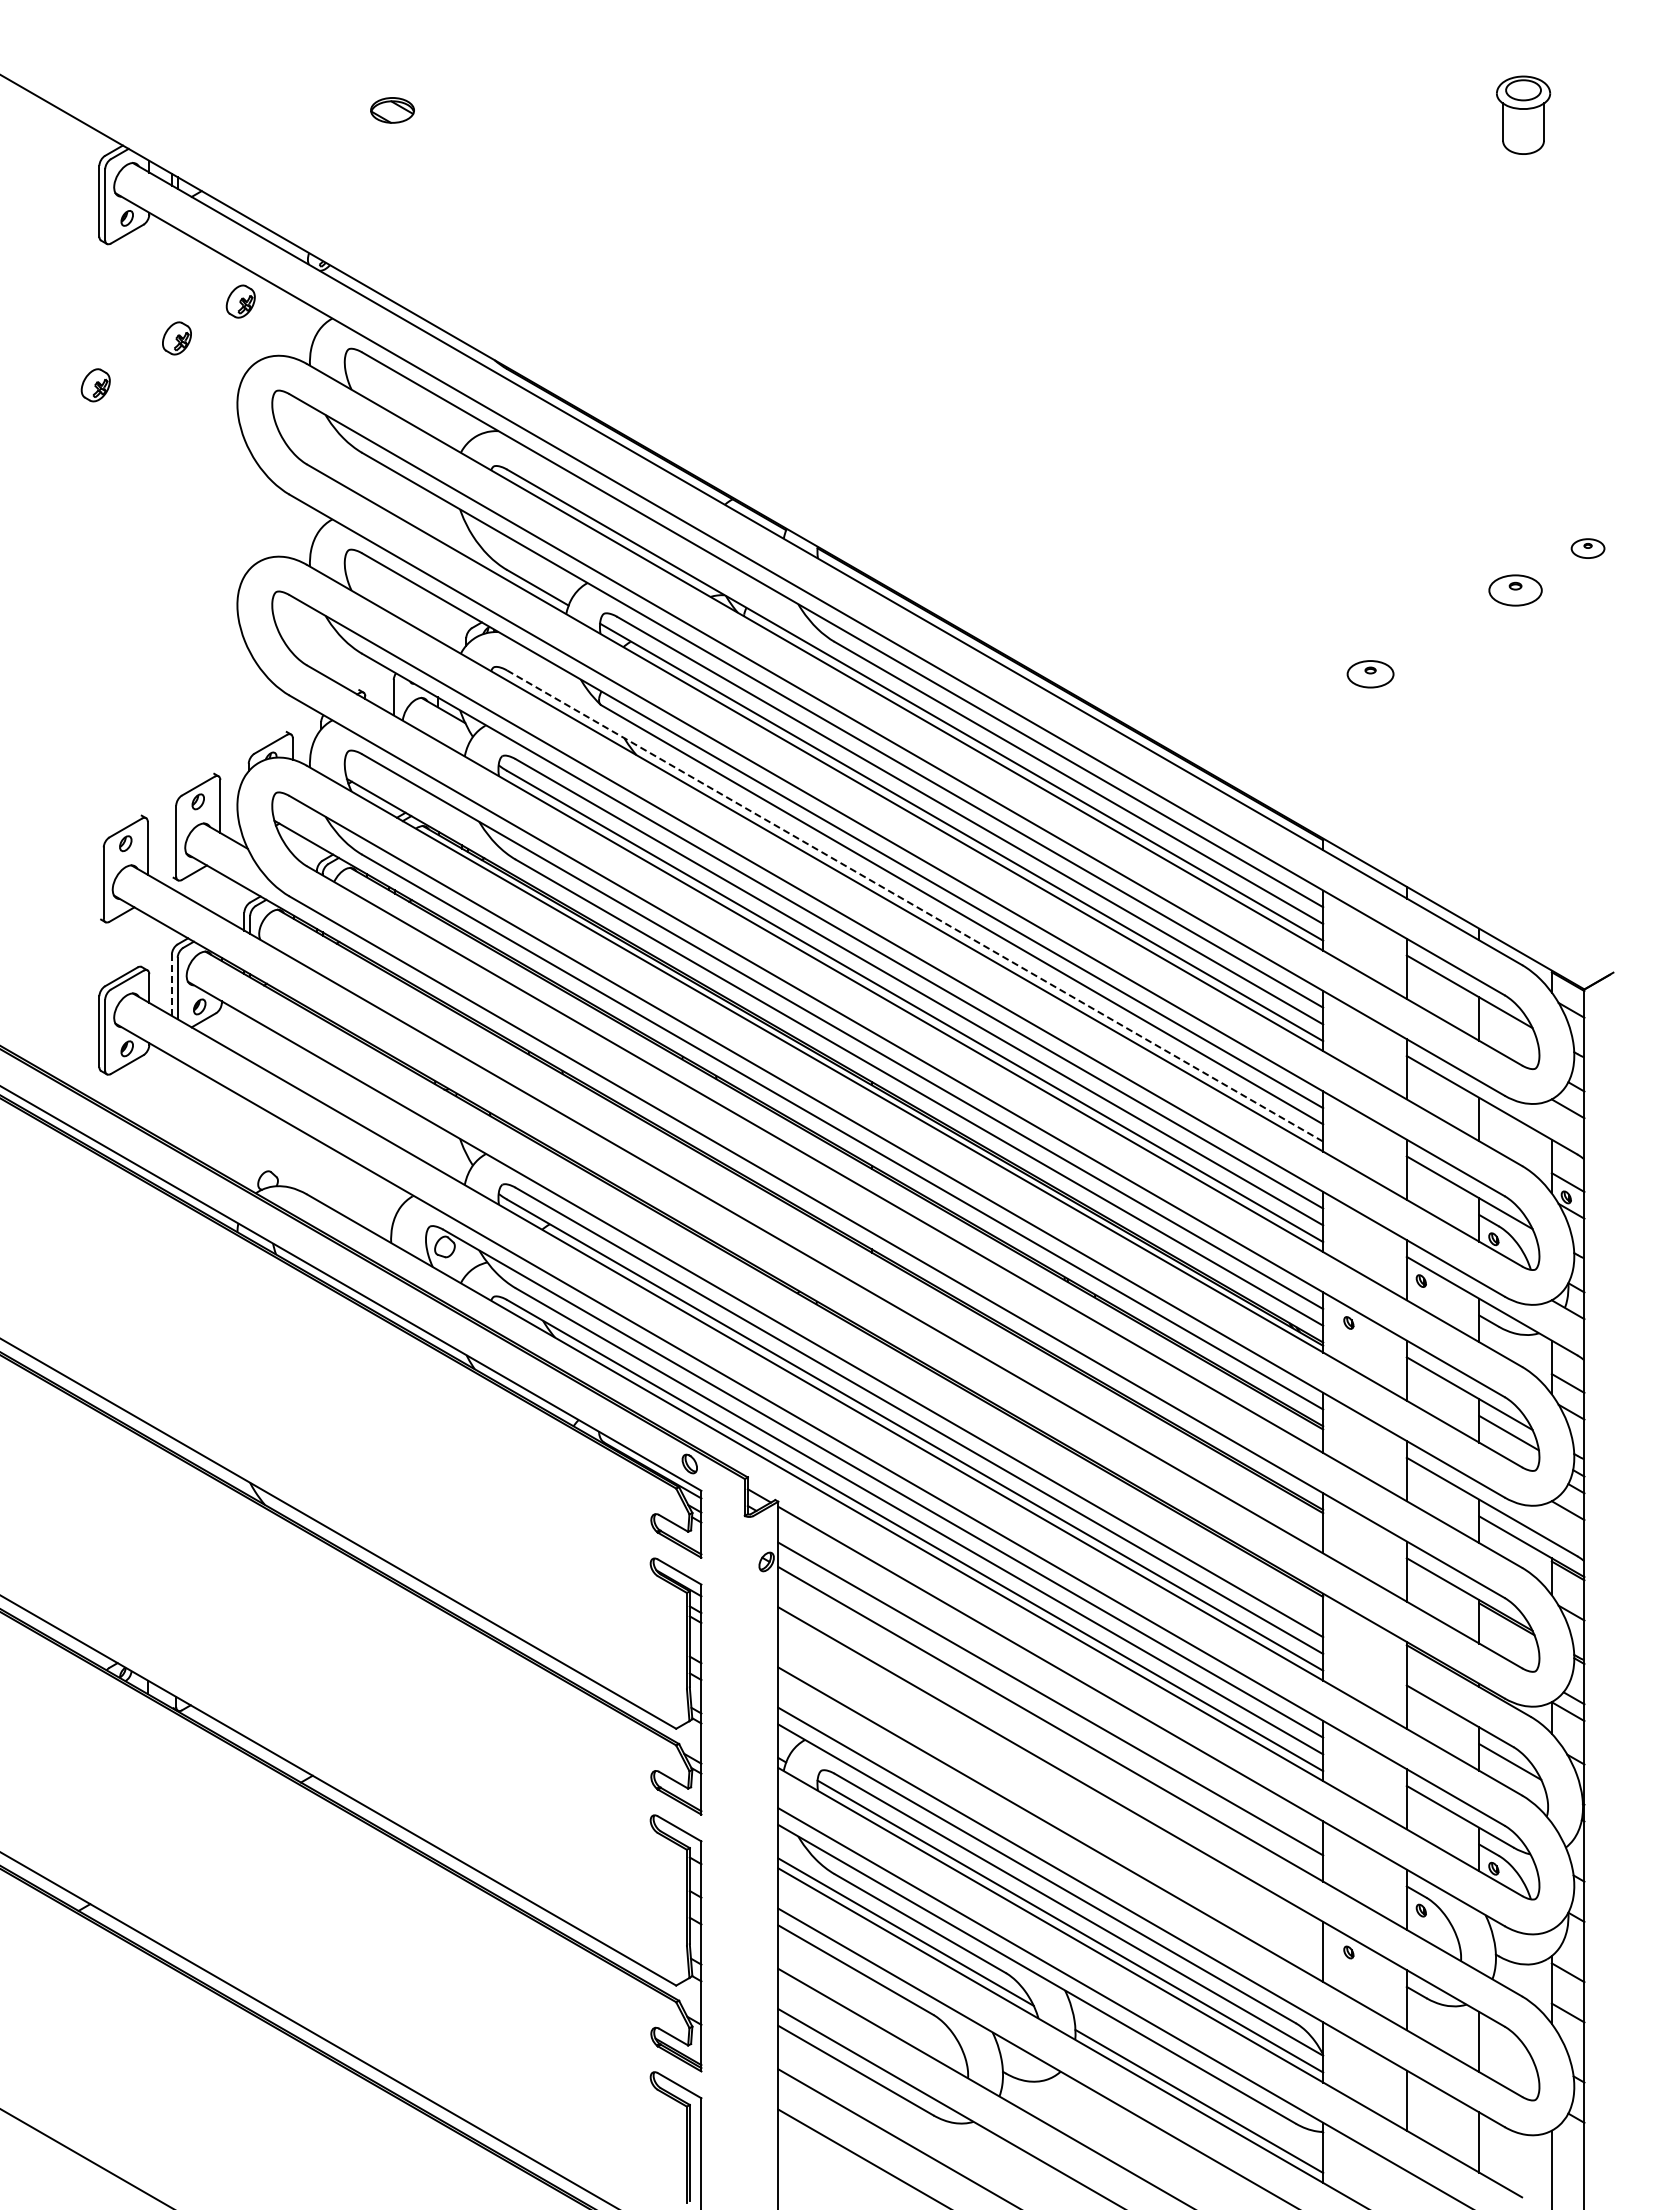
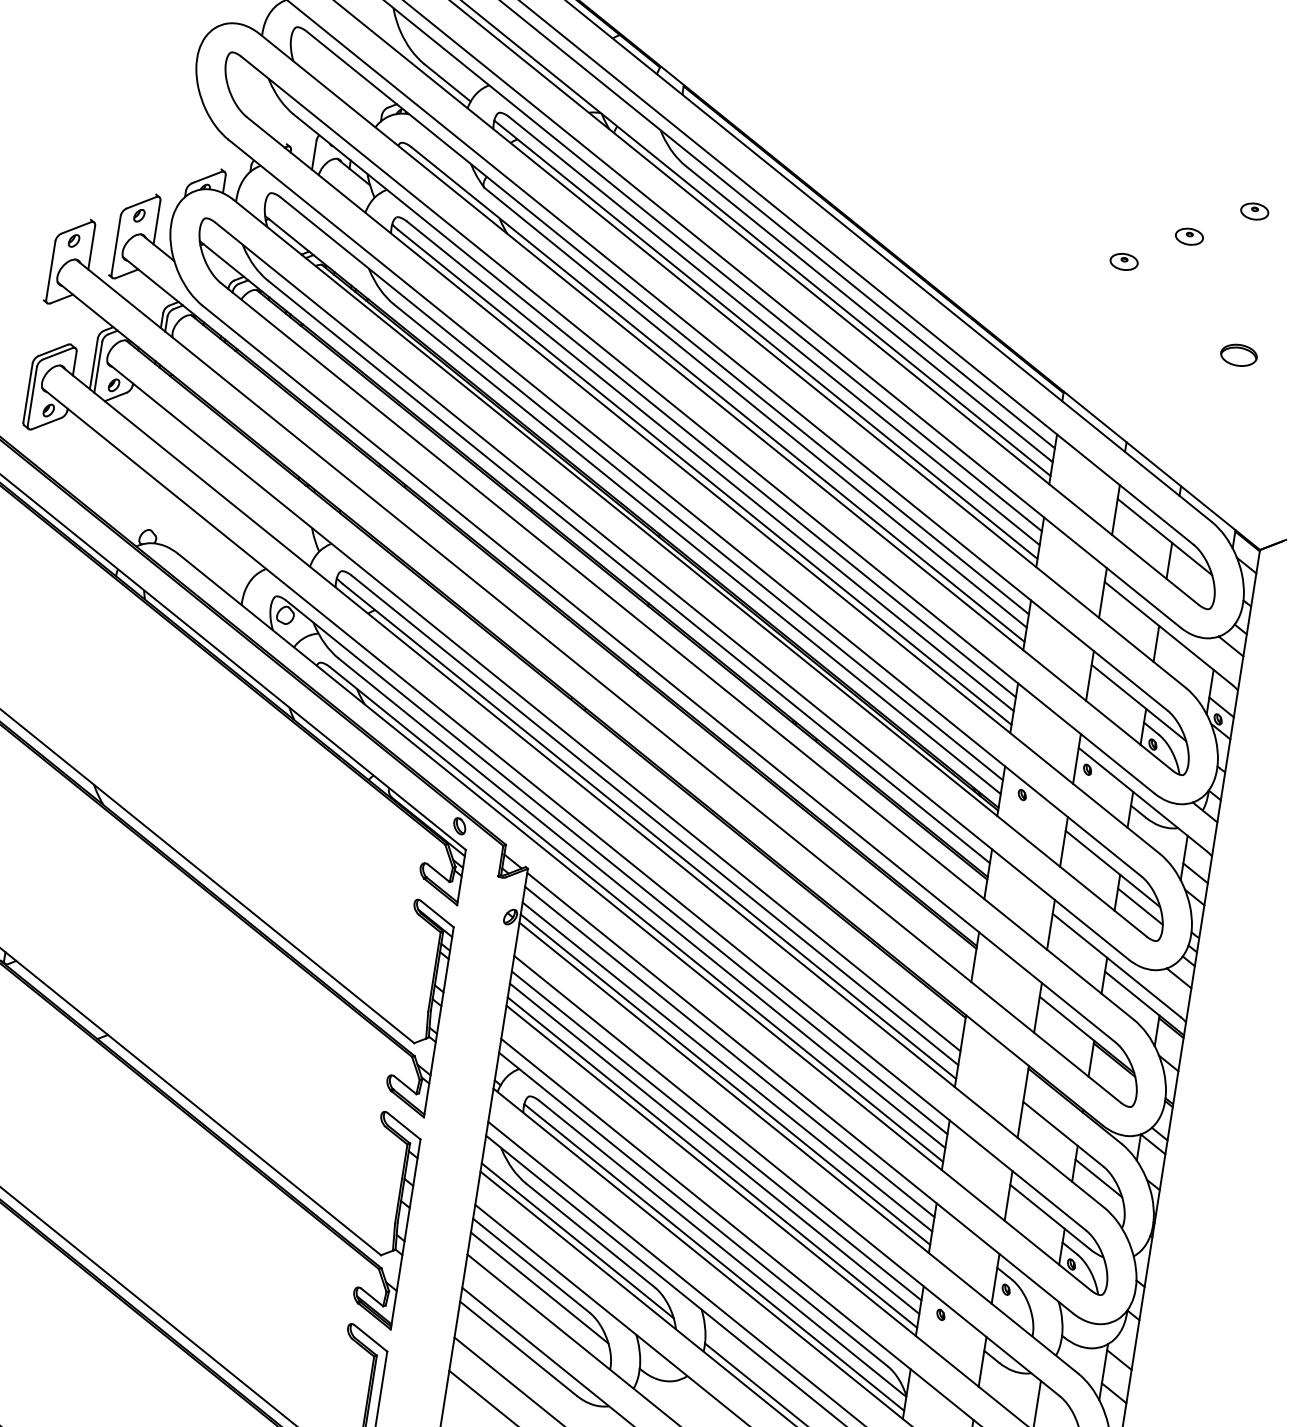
part: (1515, 590) -> (1254, 211), size x0.62
part: (1442, 632) -> (1188, 236), added
part: (1370, 673) -> (1124, 261), size x0.71
part: (1523, 763) -> (1238, 355), added
line: (915, 906) -> (718, 394), dashed -> solid
line: (171, 985) -> (93, 363), dashed -> solid
line: (1050, 1680) -> (729, 1051), added
line: (1050, 1713) -> (725, 1078), added
line: (1050, 1782) -> (716, 1135), added
line: (1050, 1797) -> (714, 1148), added
line: (1050, 1814) -> (712, 1162), added
line: (869, 1994) -> (539, 1287), added

